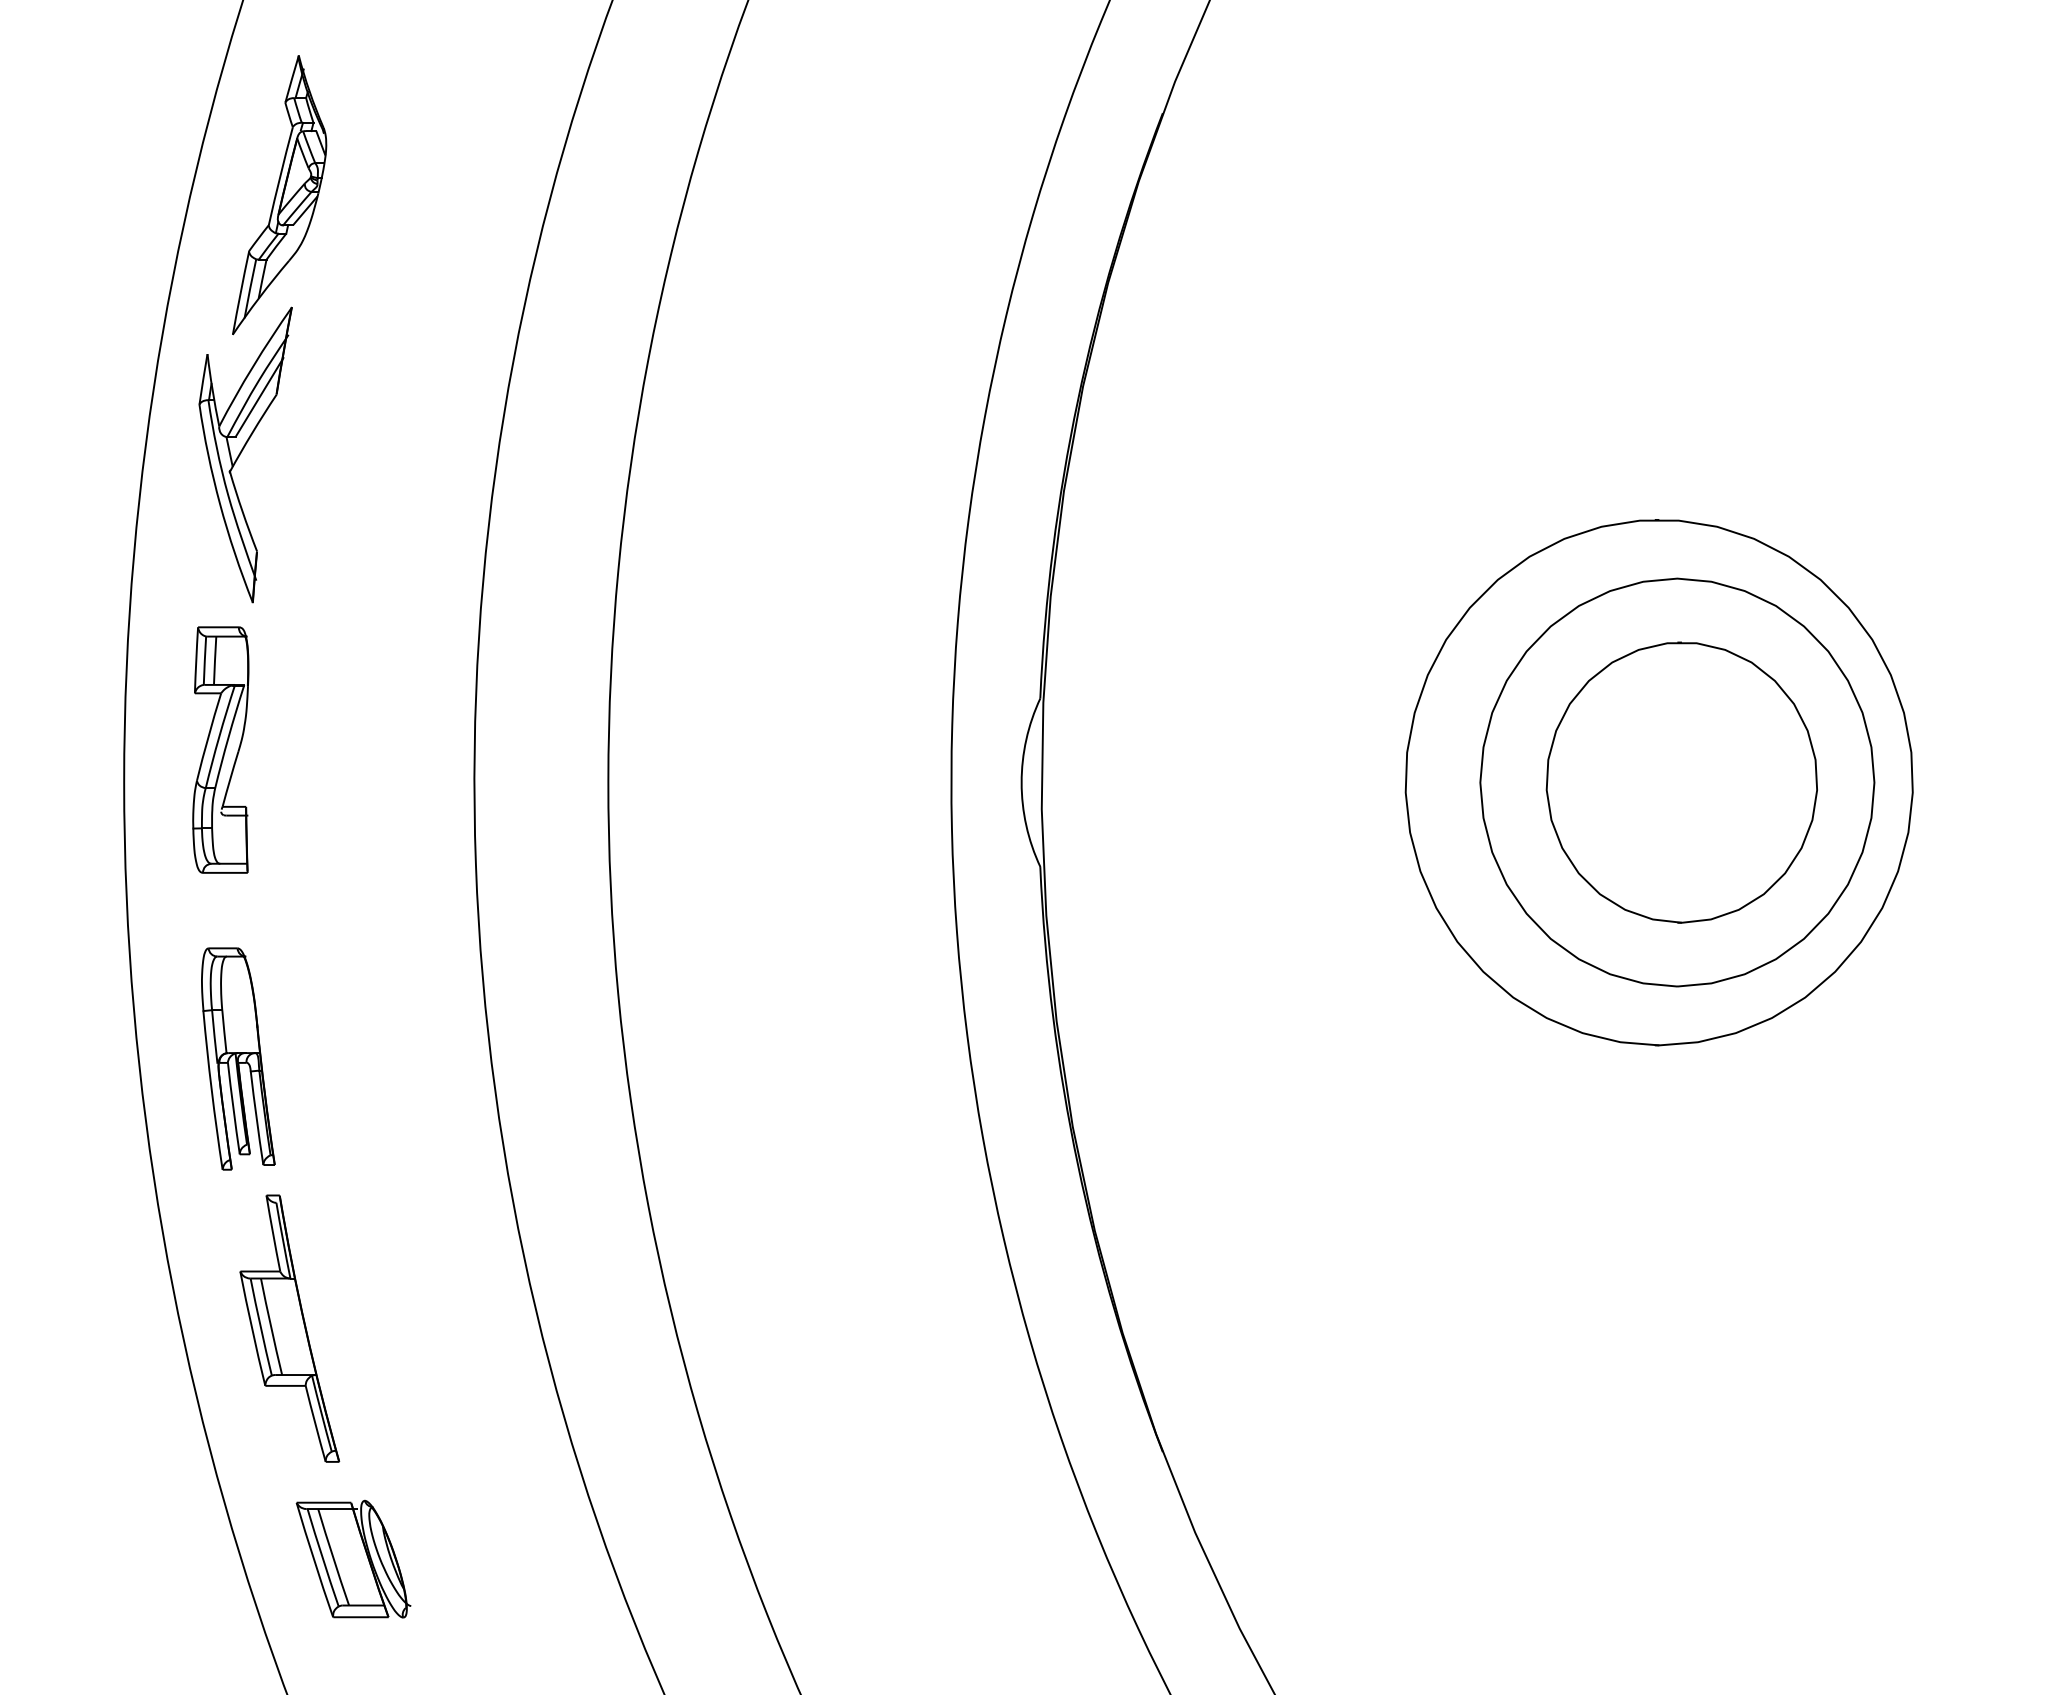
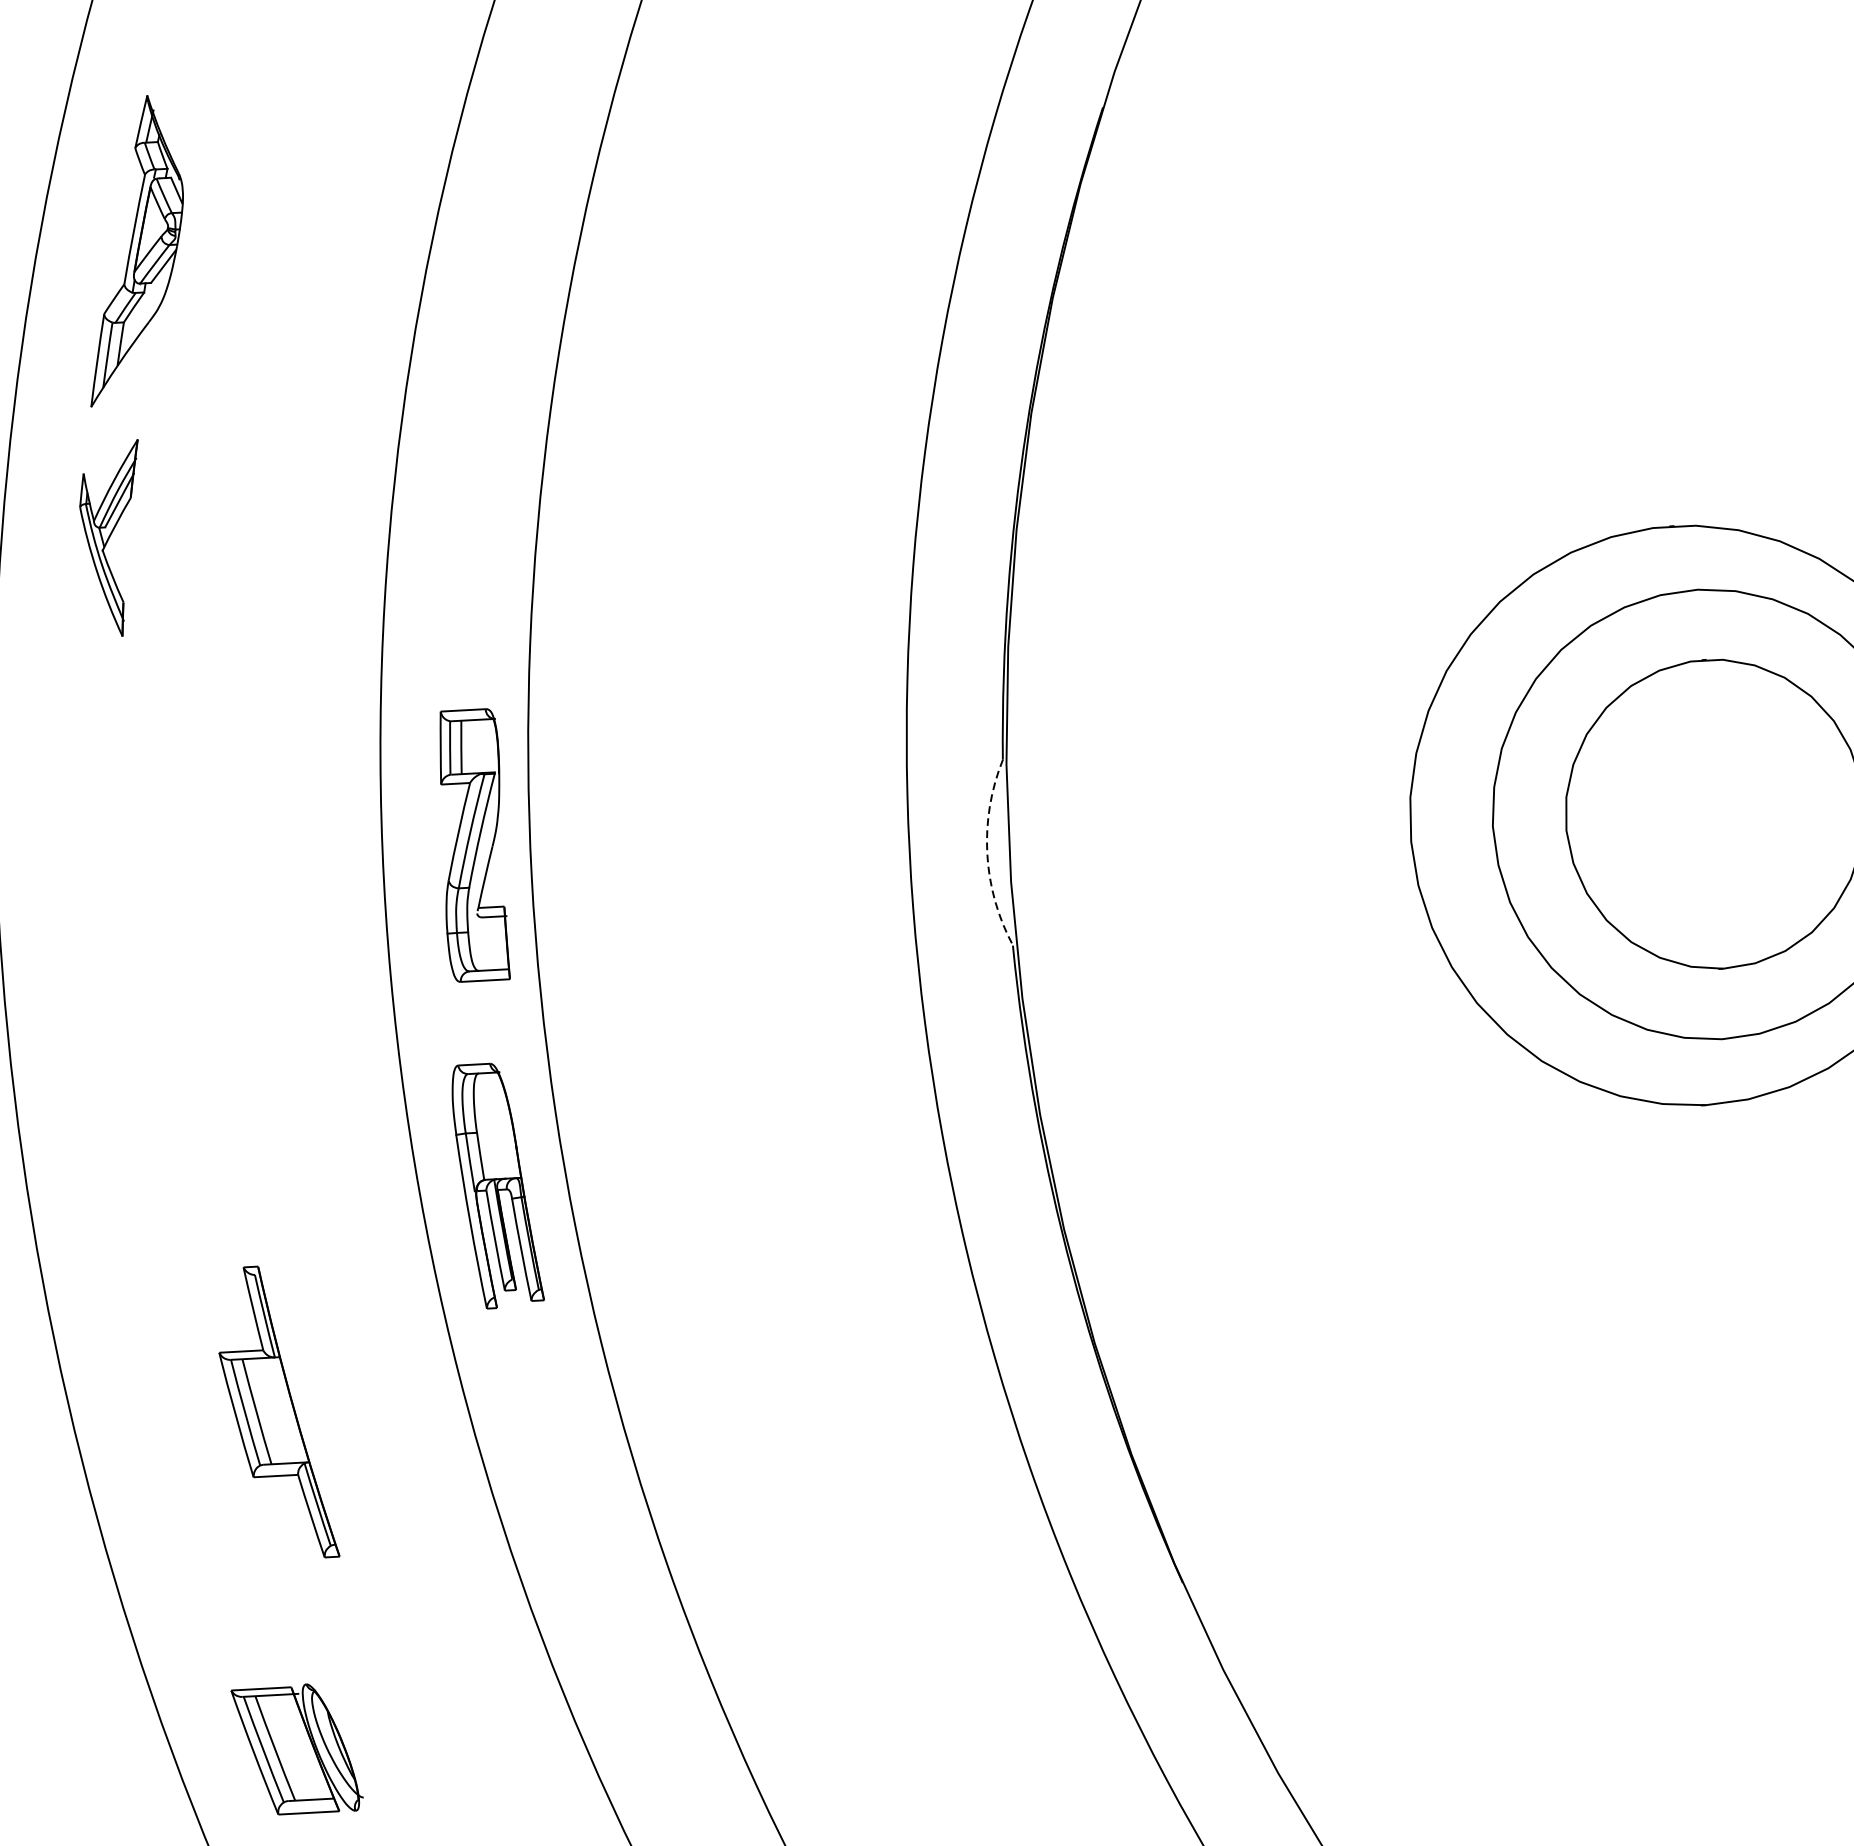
part: (245, 454) -> (112, 538), size x0.6
part: (220, 749) -> (472, 844), moved
arc: (1021, 782) -> (987, 853), solid -> dashed
part: (238, 1058) -> (497, 1185), moved
part: (289, 1328) -> (276, 1412), moved

